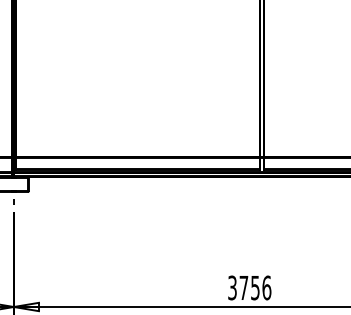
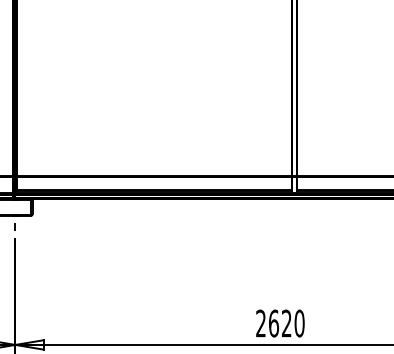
text: (249, 287) -> (280, 323), 3756 -> 2620

